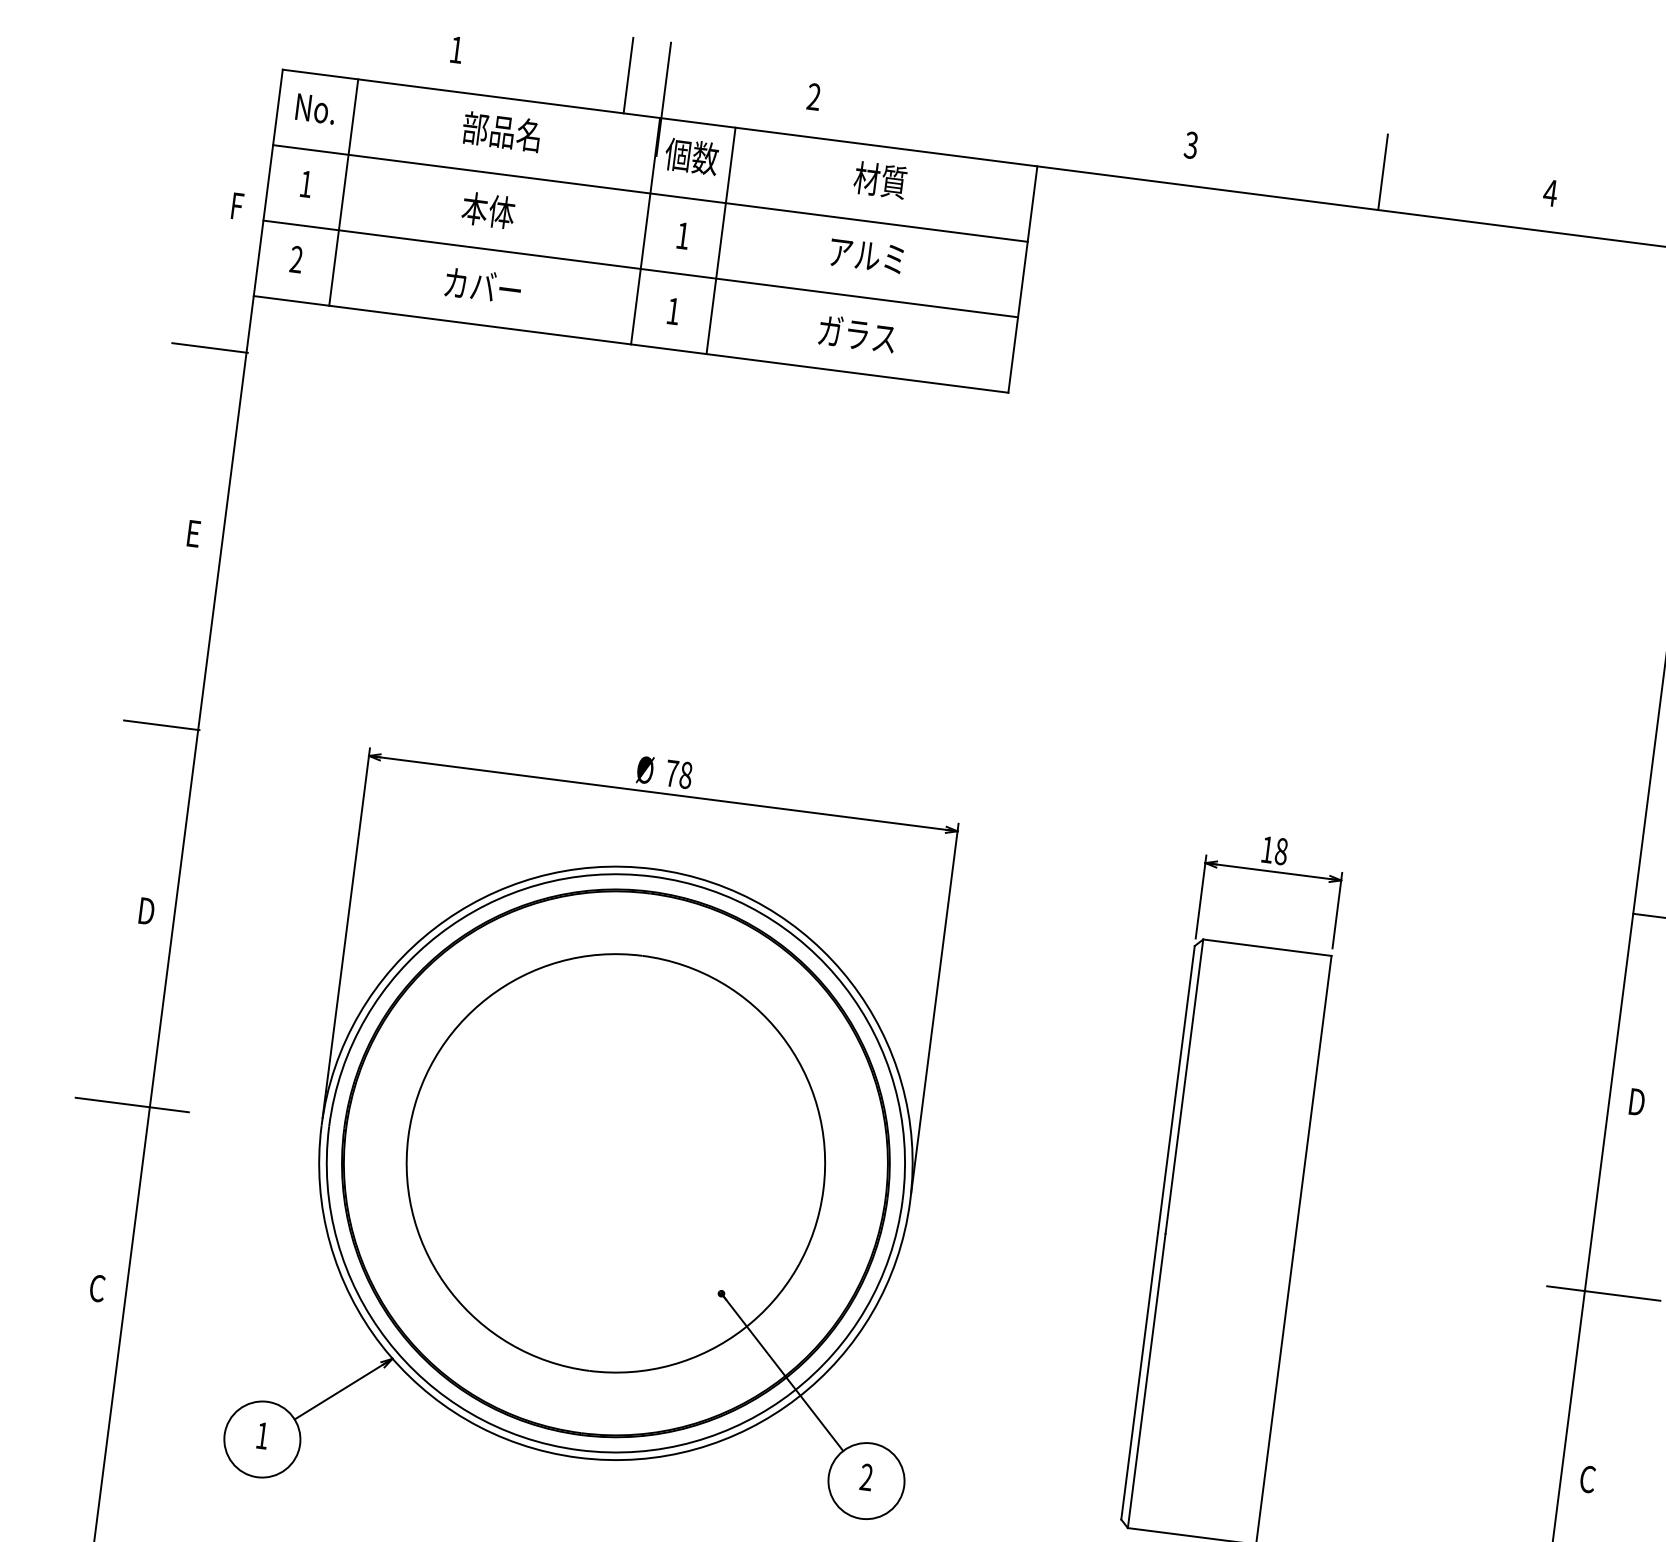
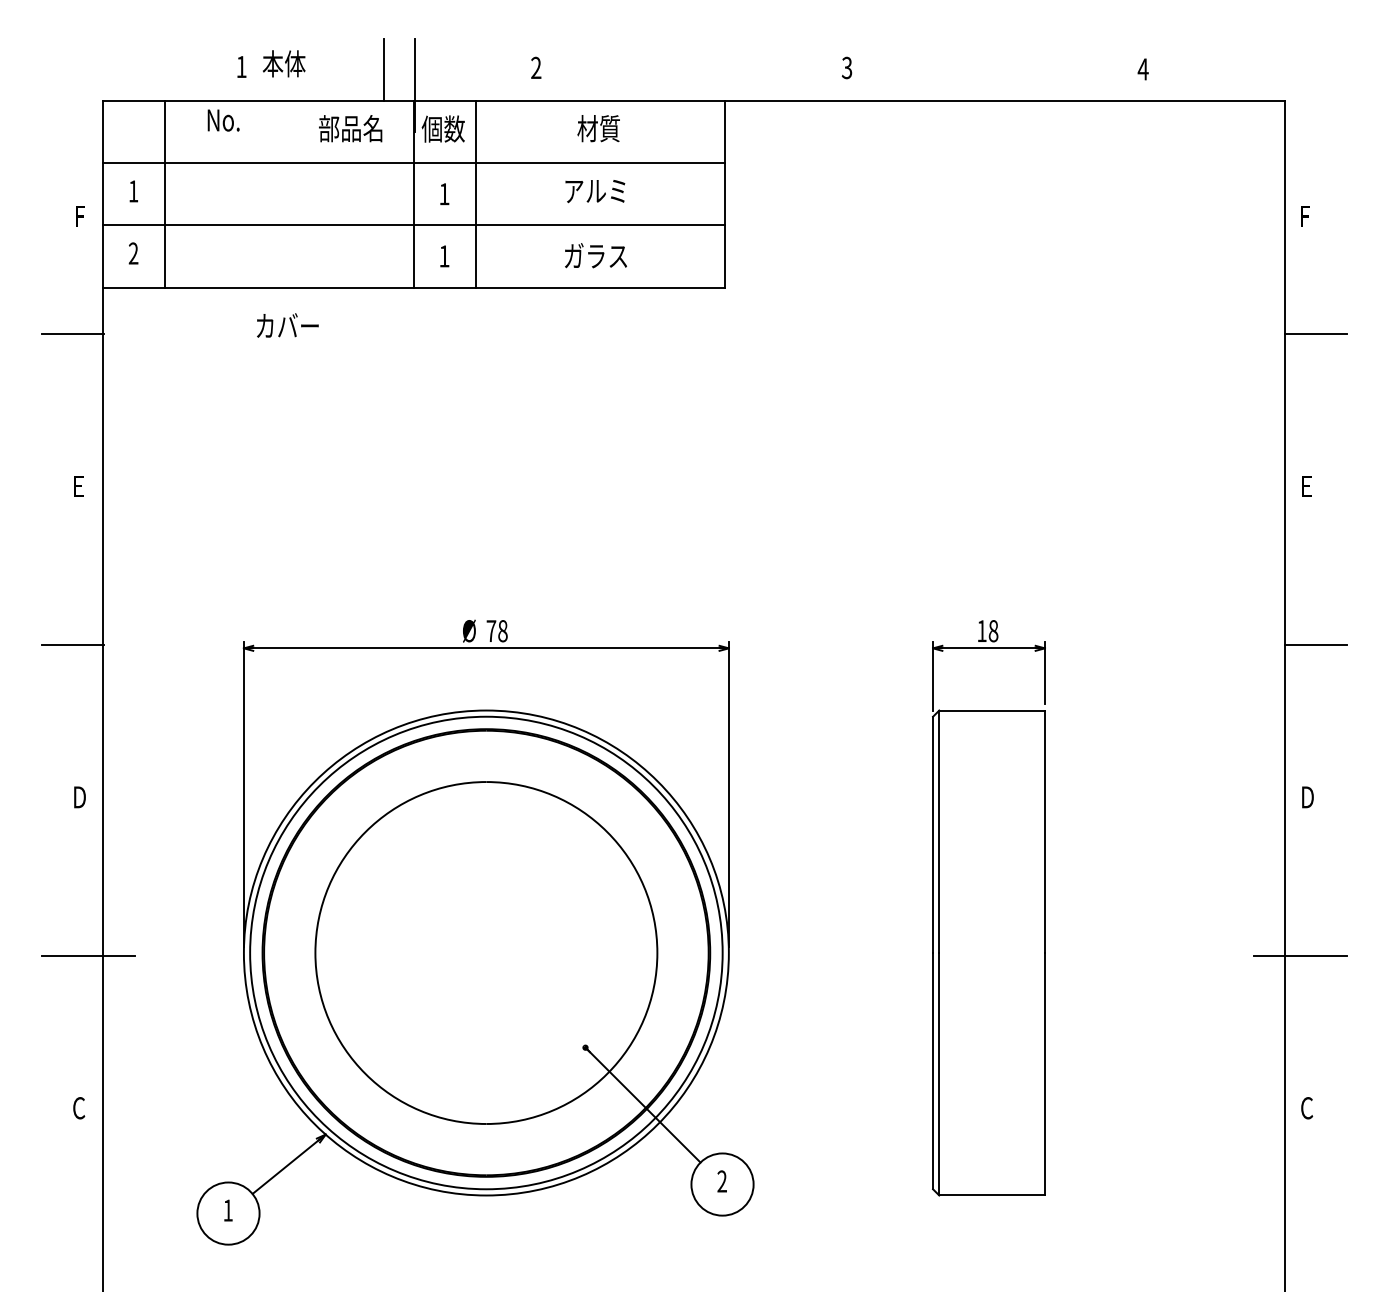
text: (315, 109) -> (223, 120), moved
text: (501, 131) -> (350, 128), moved
line: (1383, 171) -> (1005, 69), removed
text: (488, 210) -> (284, 63), moved
text: (482, 285) -> (287, 325), moved

